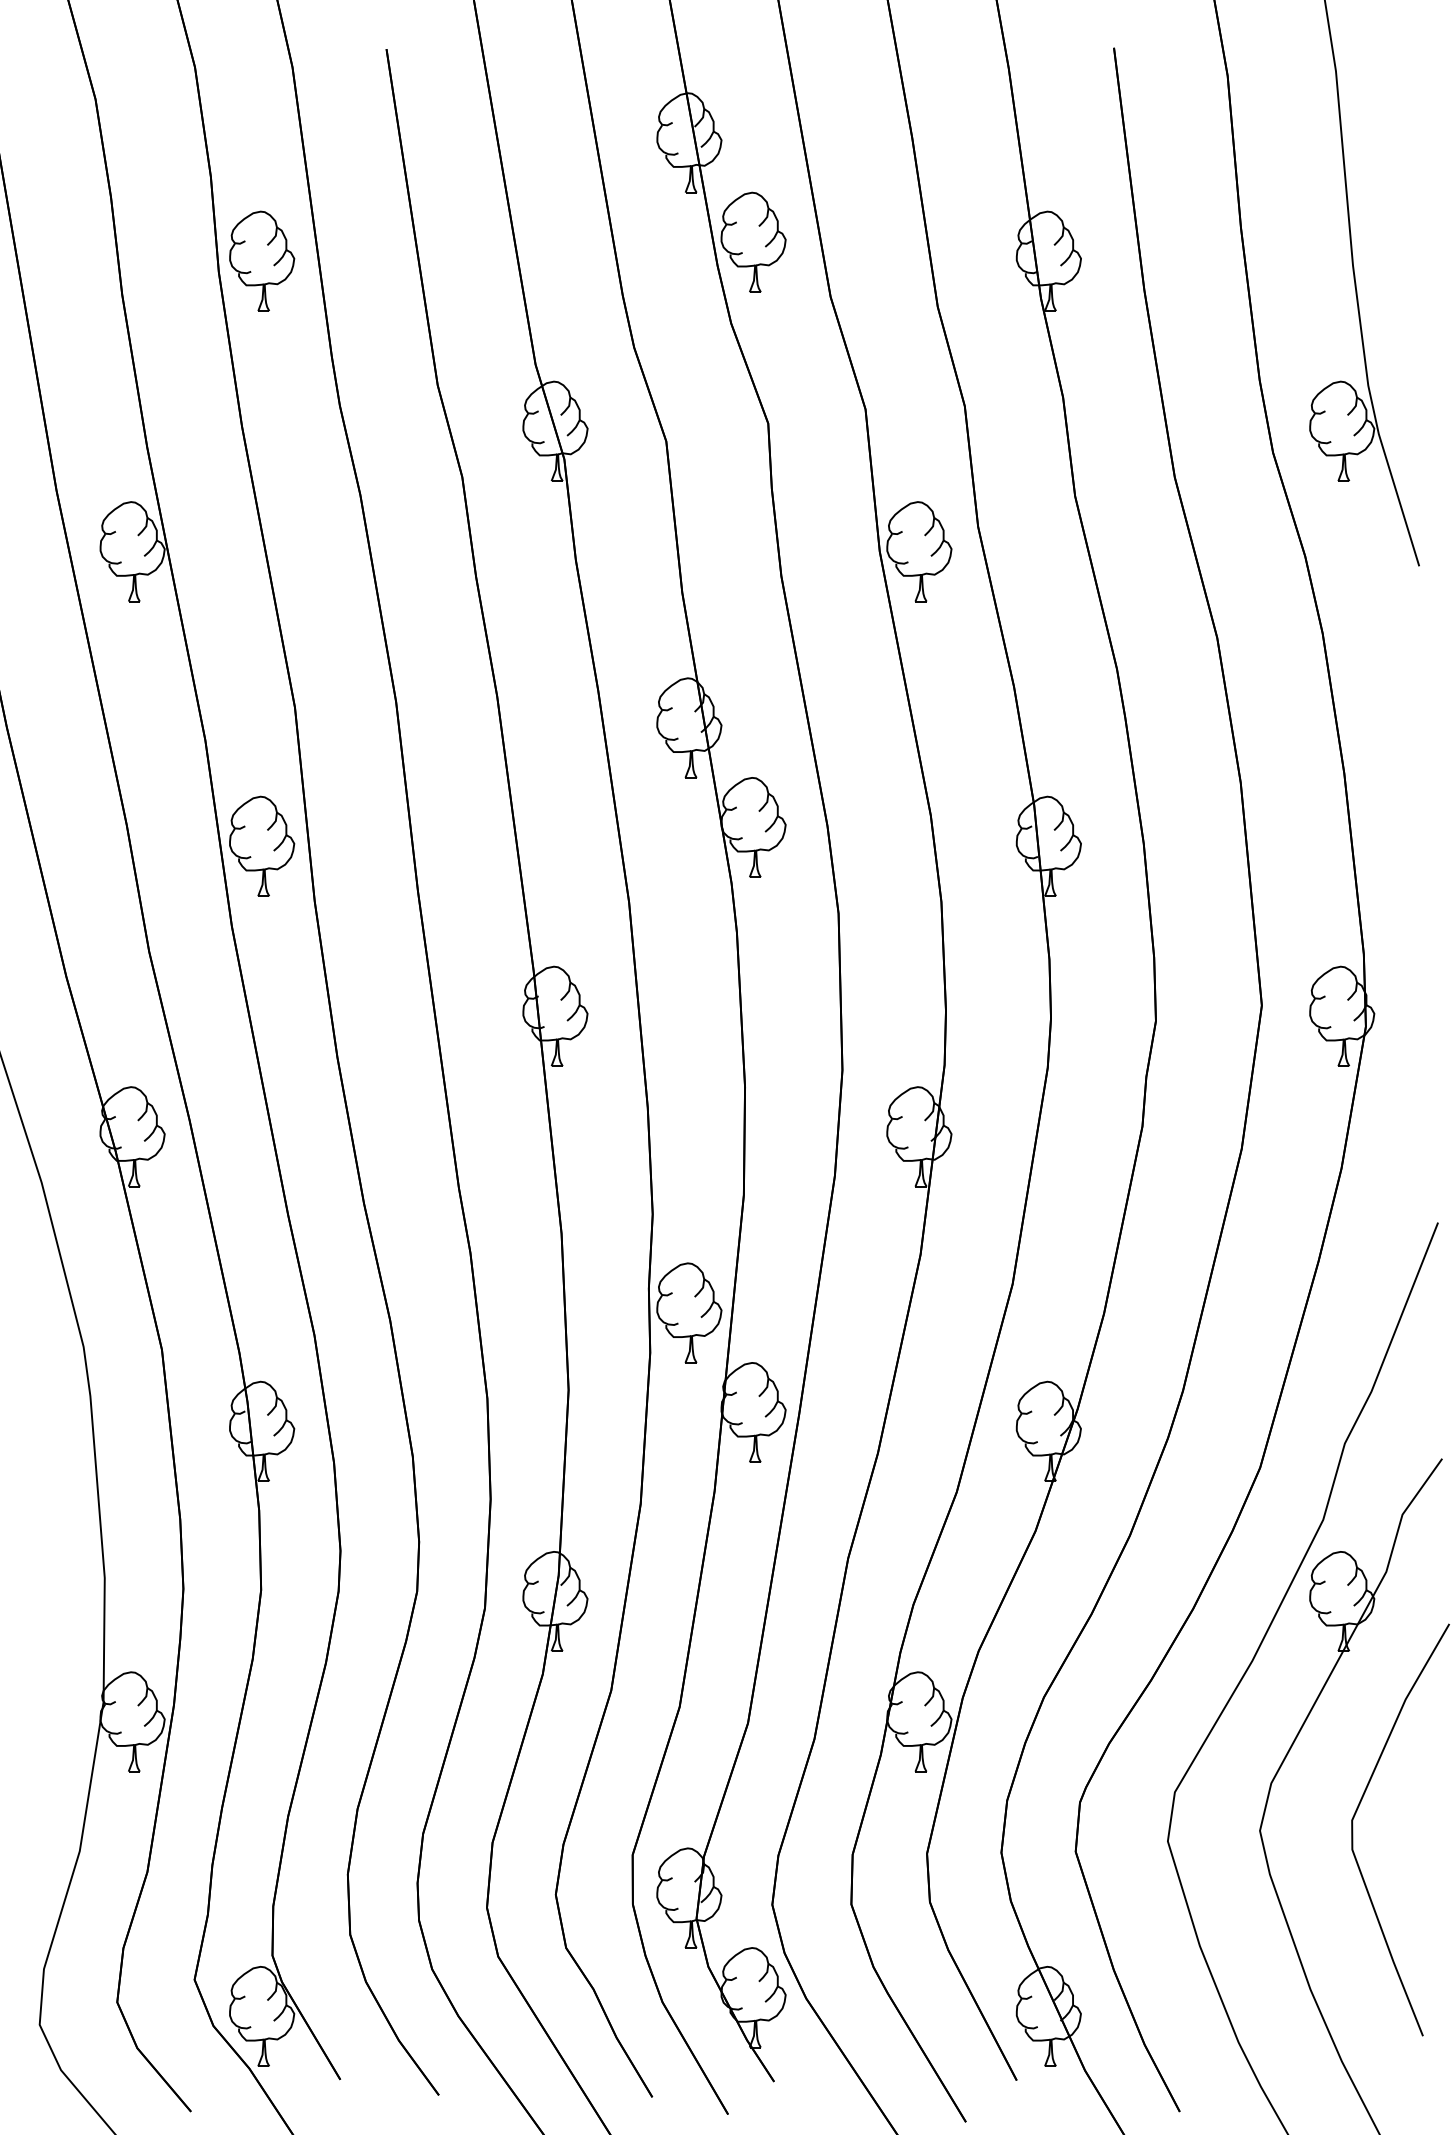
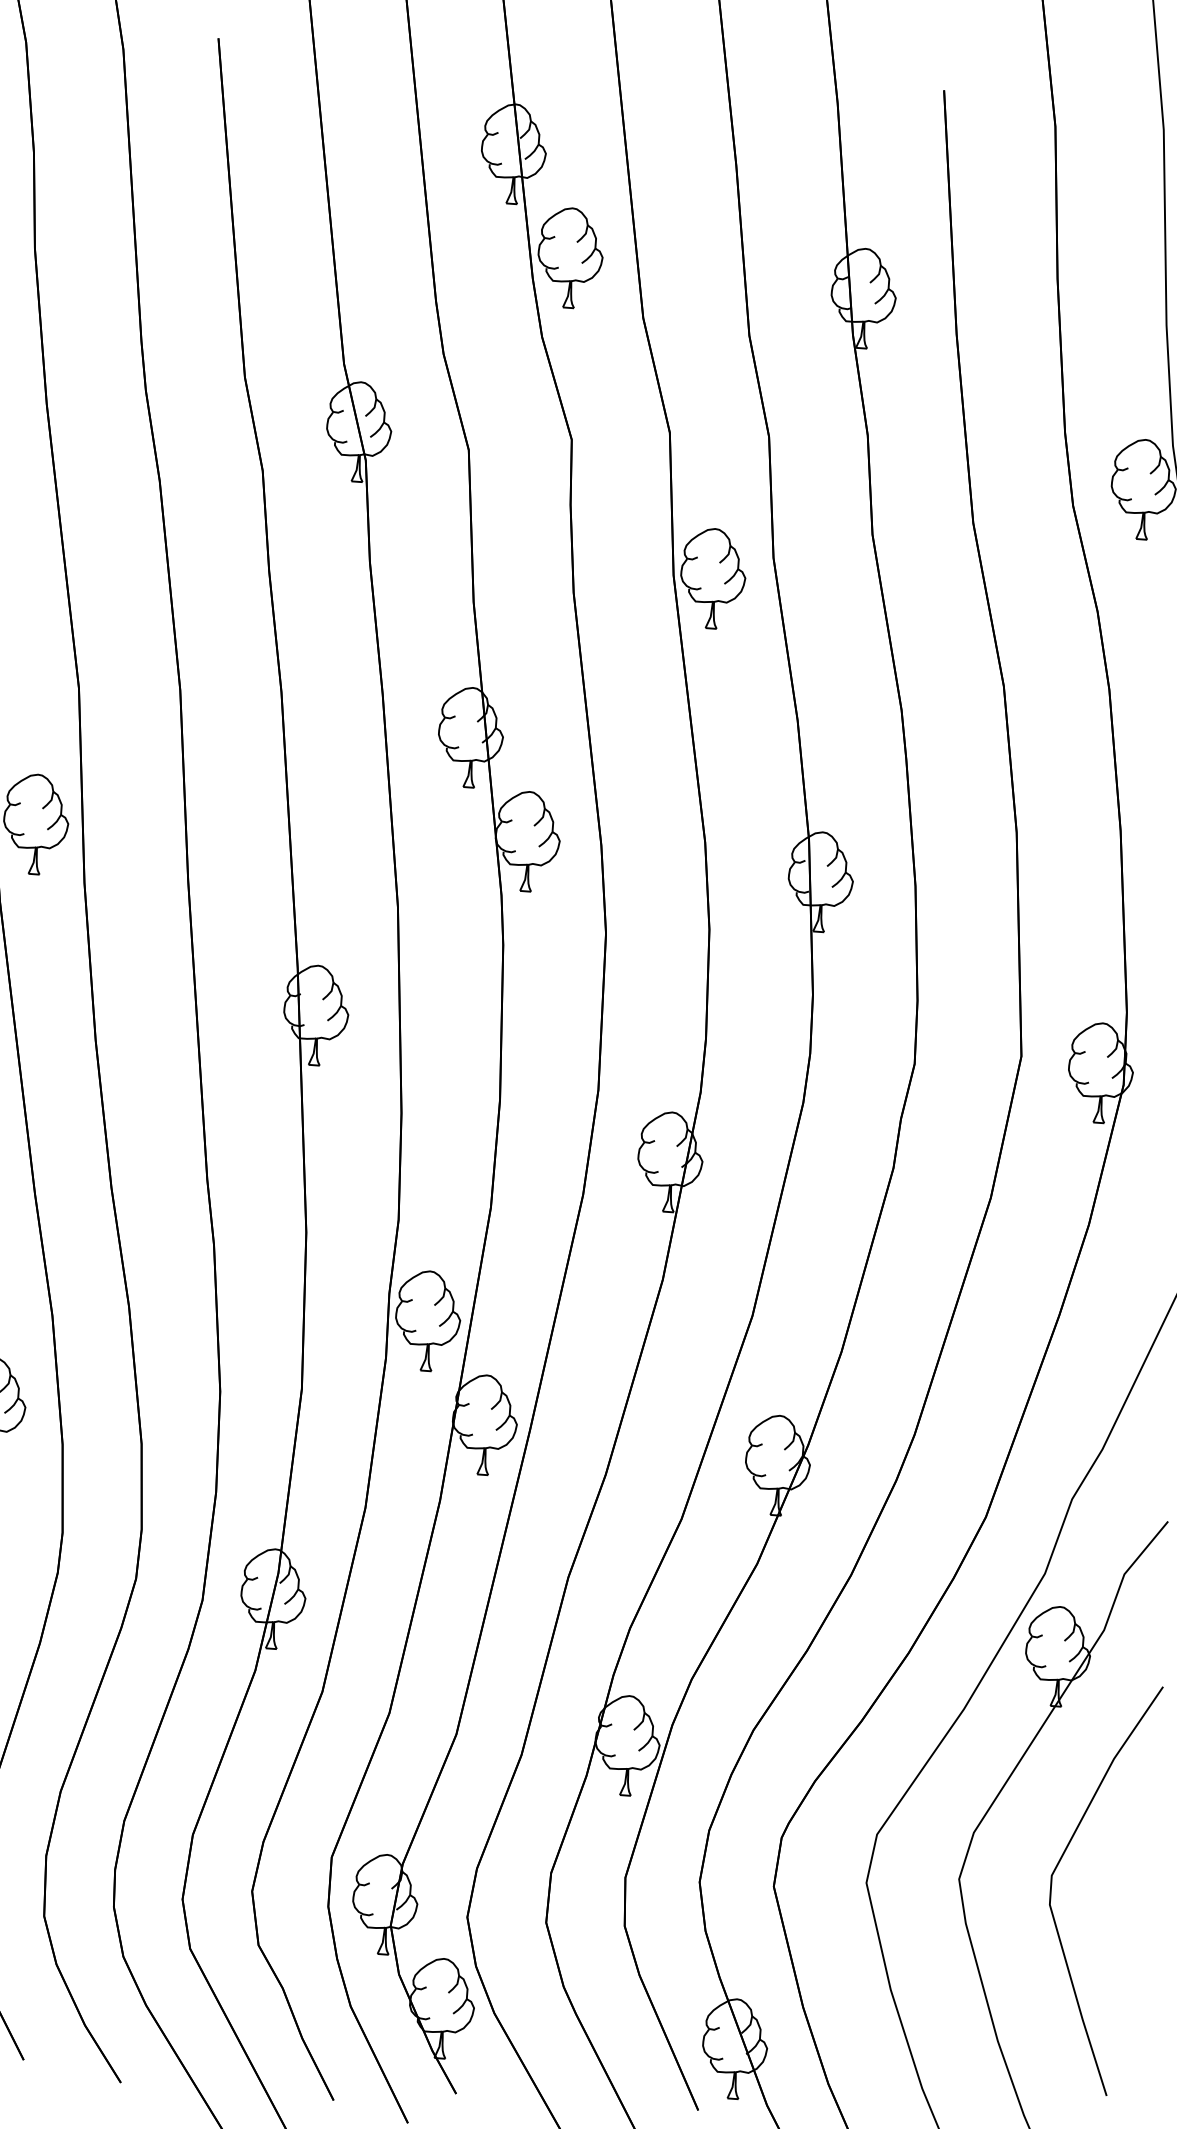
part: (262, 260) -> (79, 240), removed

